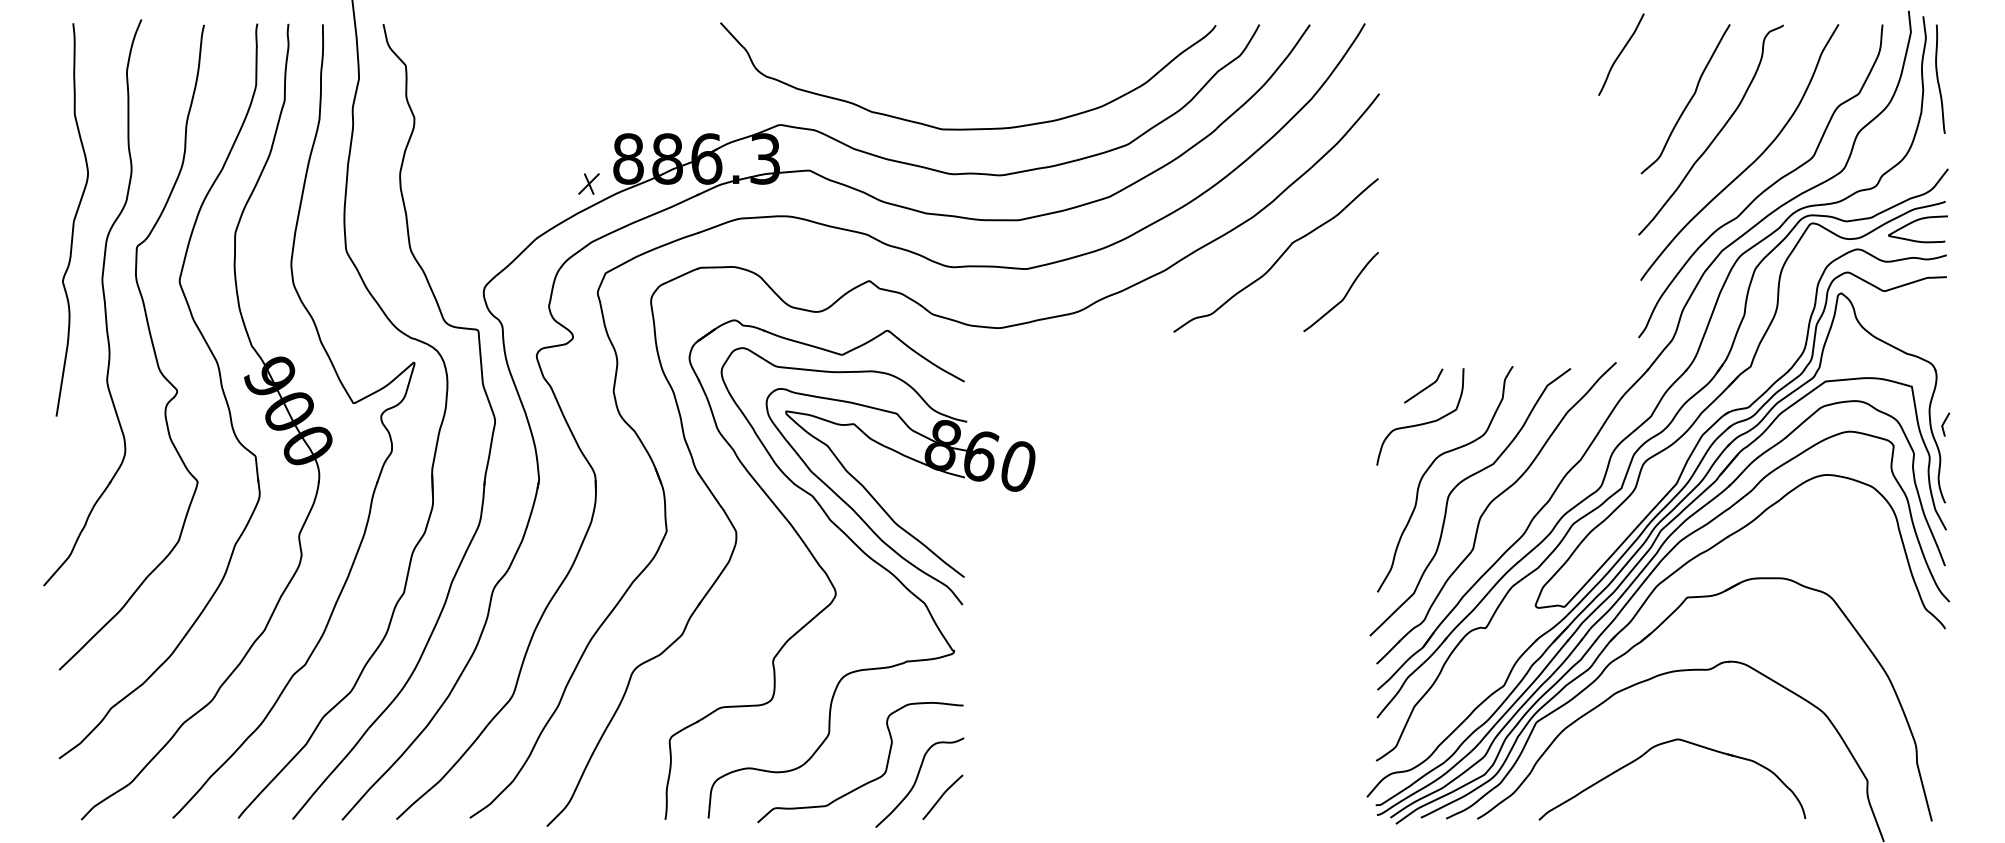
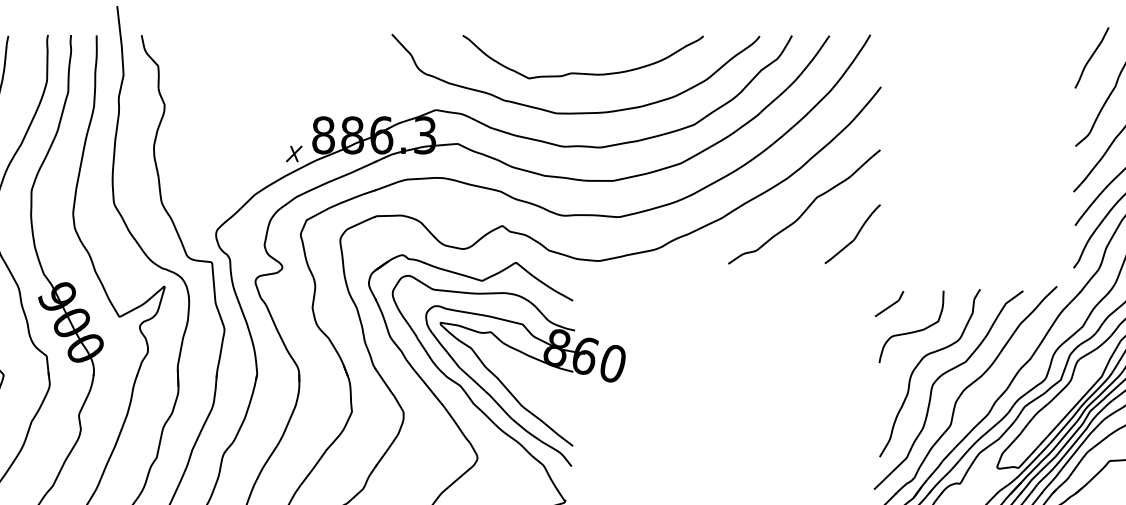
curve: (1621, 53) -> (1092, 57), moved
curve: (971, 74) -> (578, 72), added
curve: (1425, 387) -> (890, 305), moved

